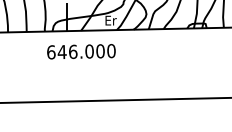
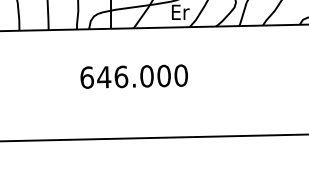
text: (81, 51) -> (134, 76), moved

